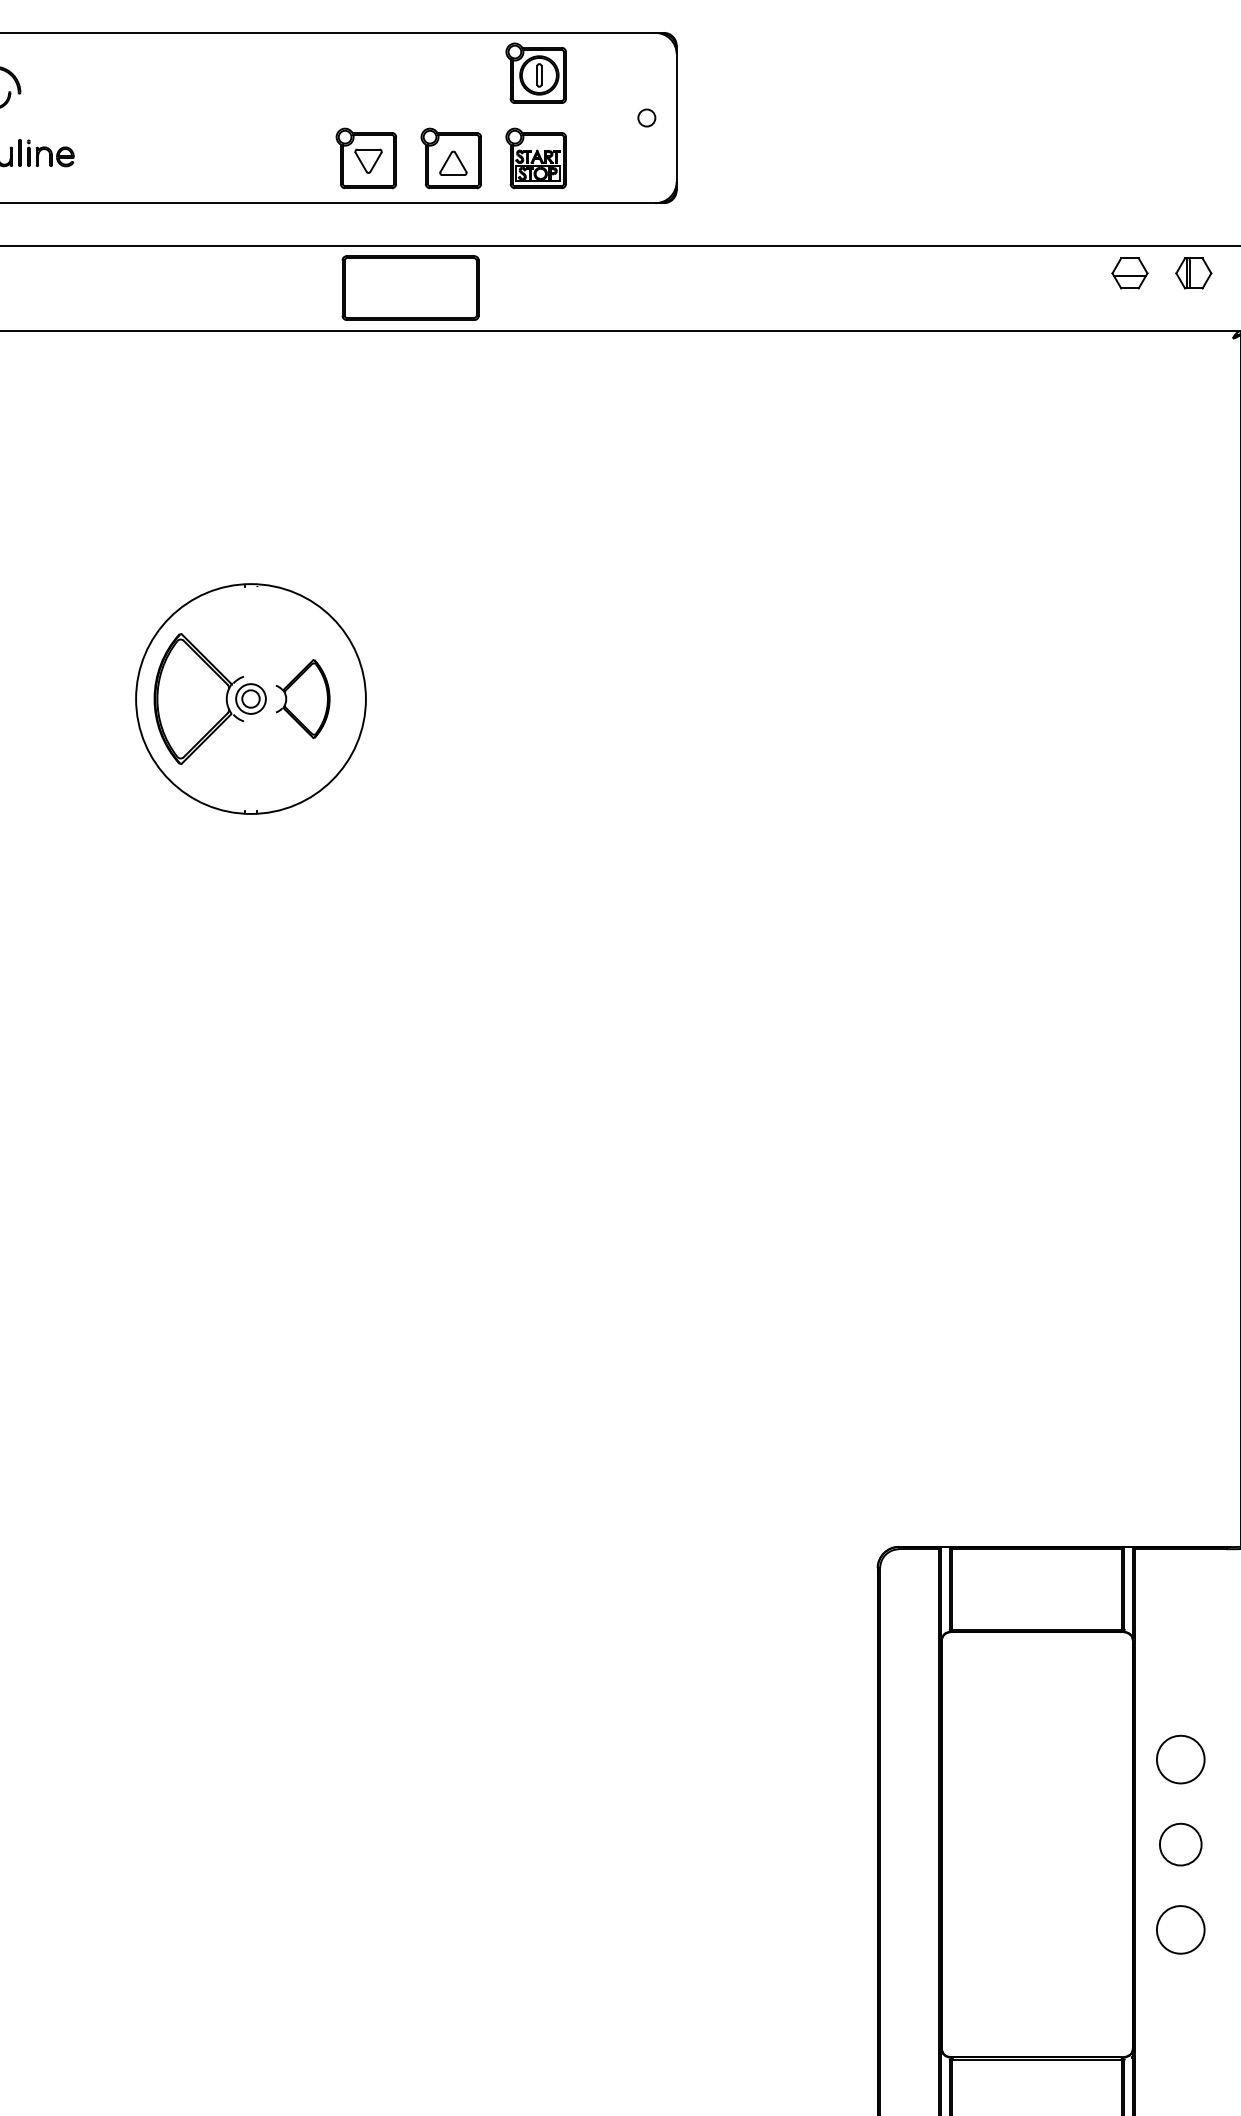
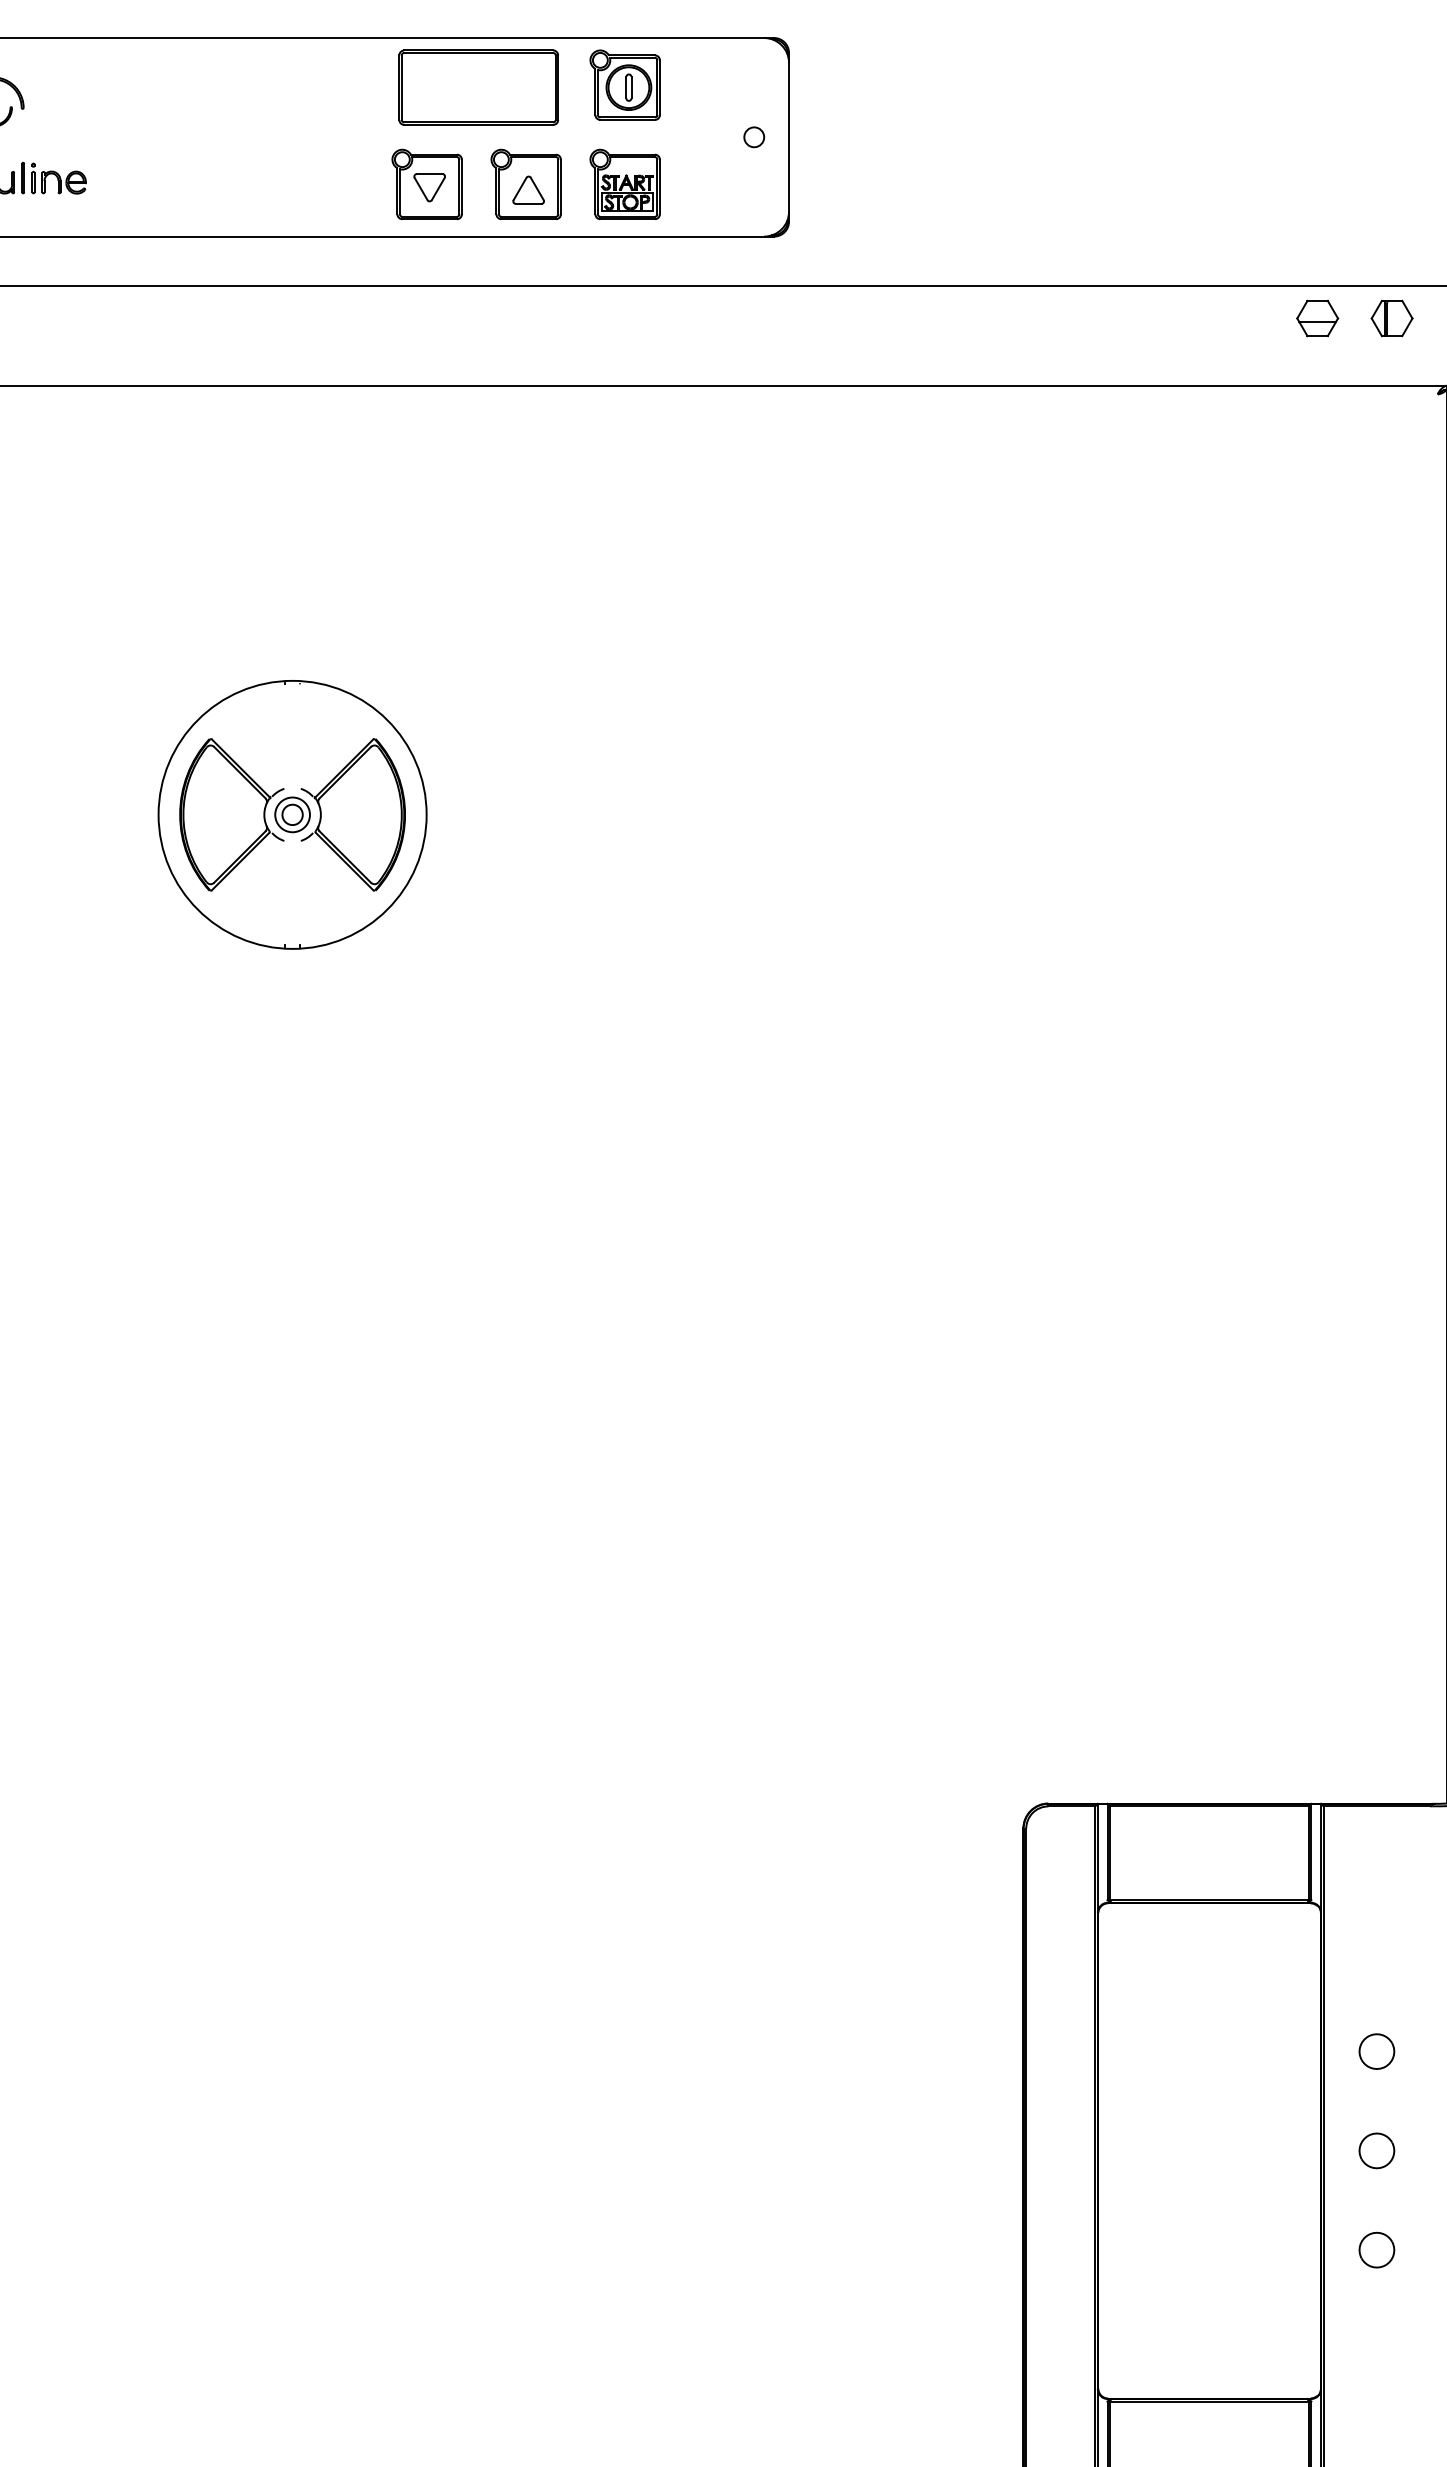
part: (410, 287) -> (478, 87), moved
part: (302, 698) -> (352, 814), size x1.67
part: (1180, 1759) -> (1376, 2051), size x0.62
part: (1180, 1844) -> (1376, 2150), size x0.71
part: (1180, 1929) -> (1376, 2249), size x0.62

